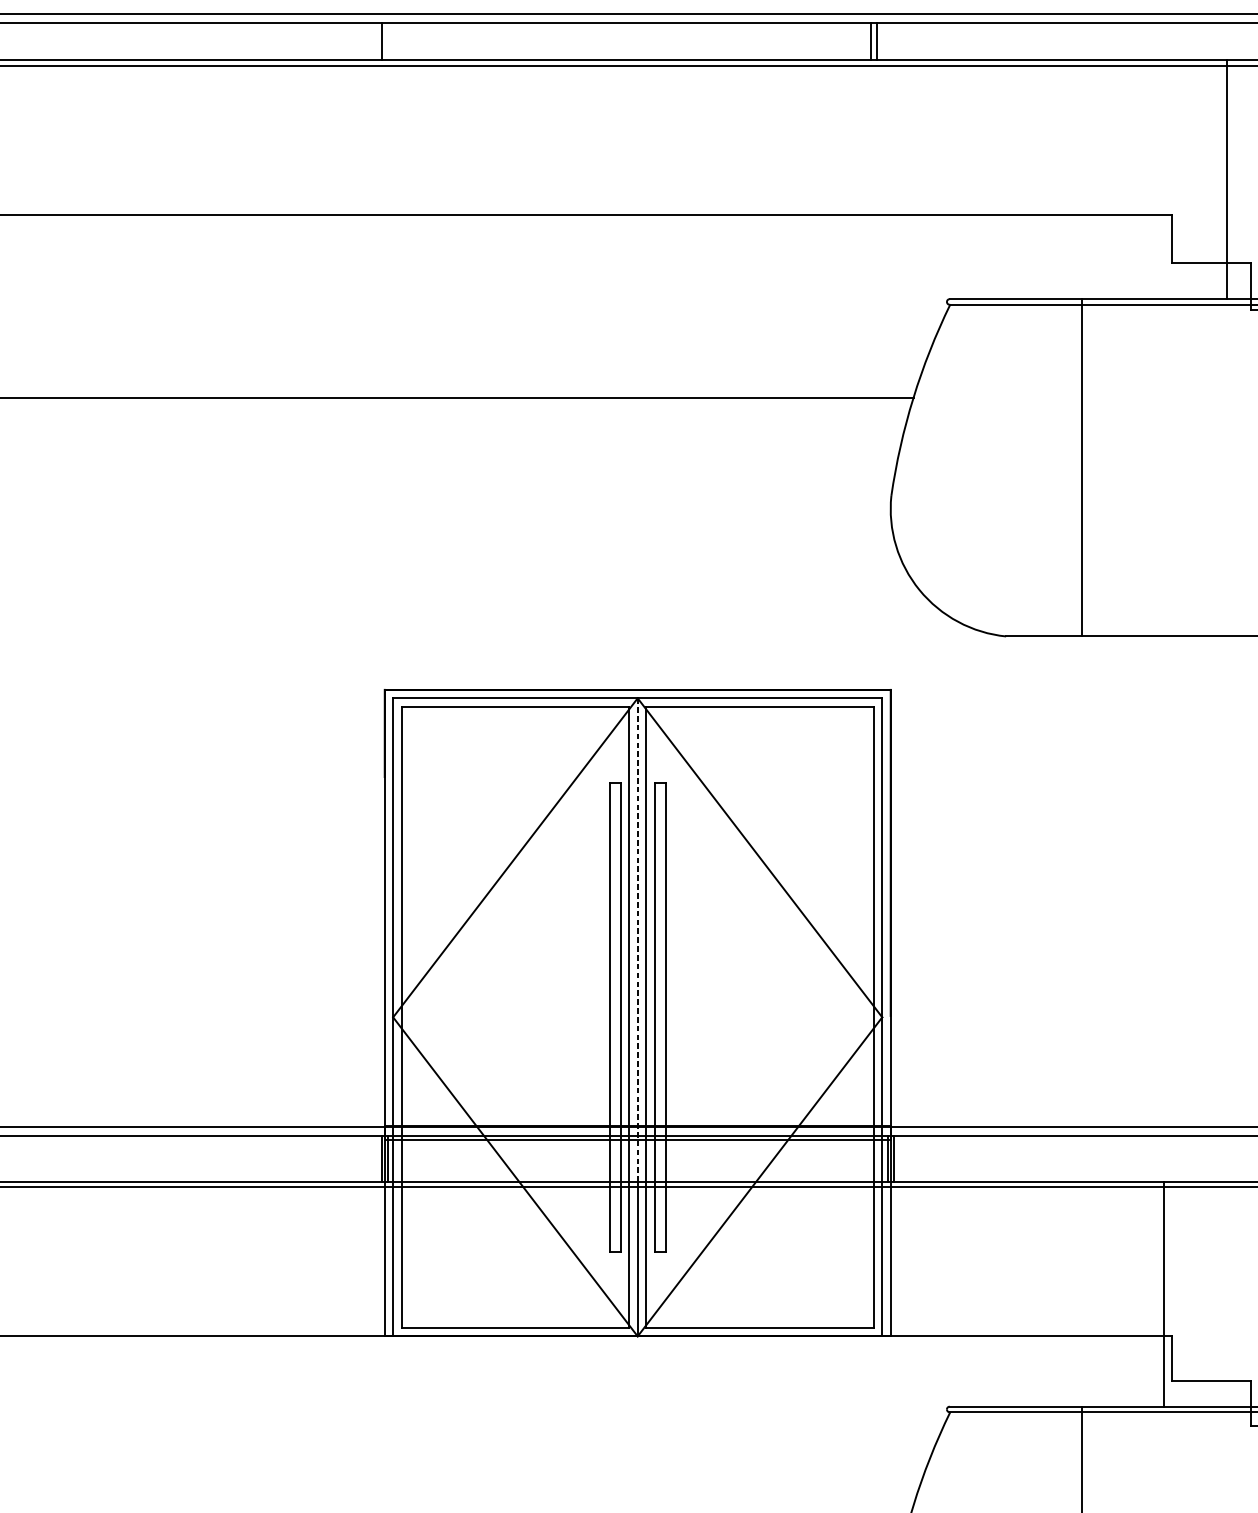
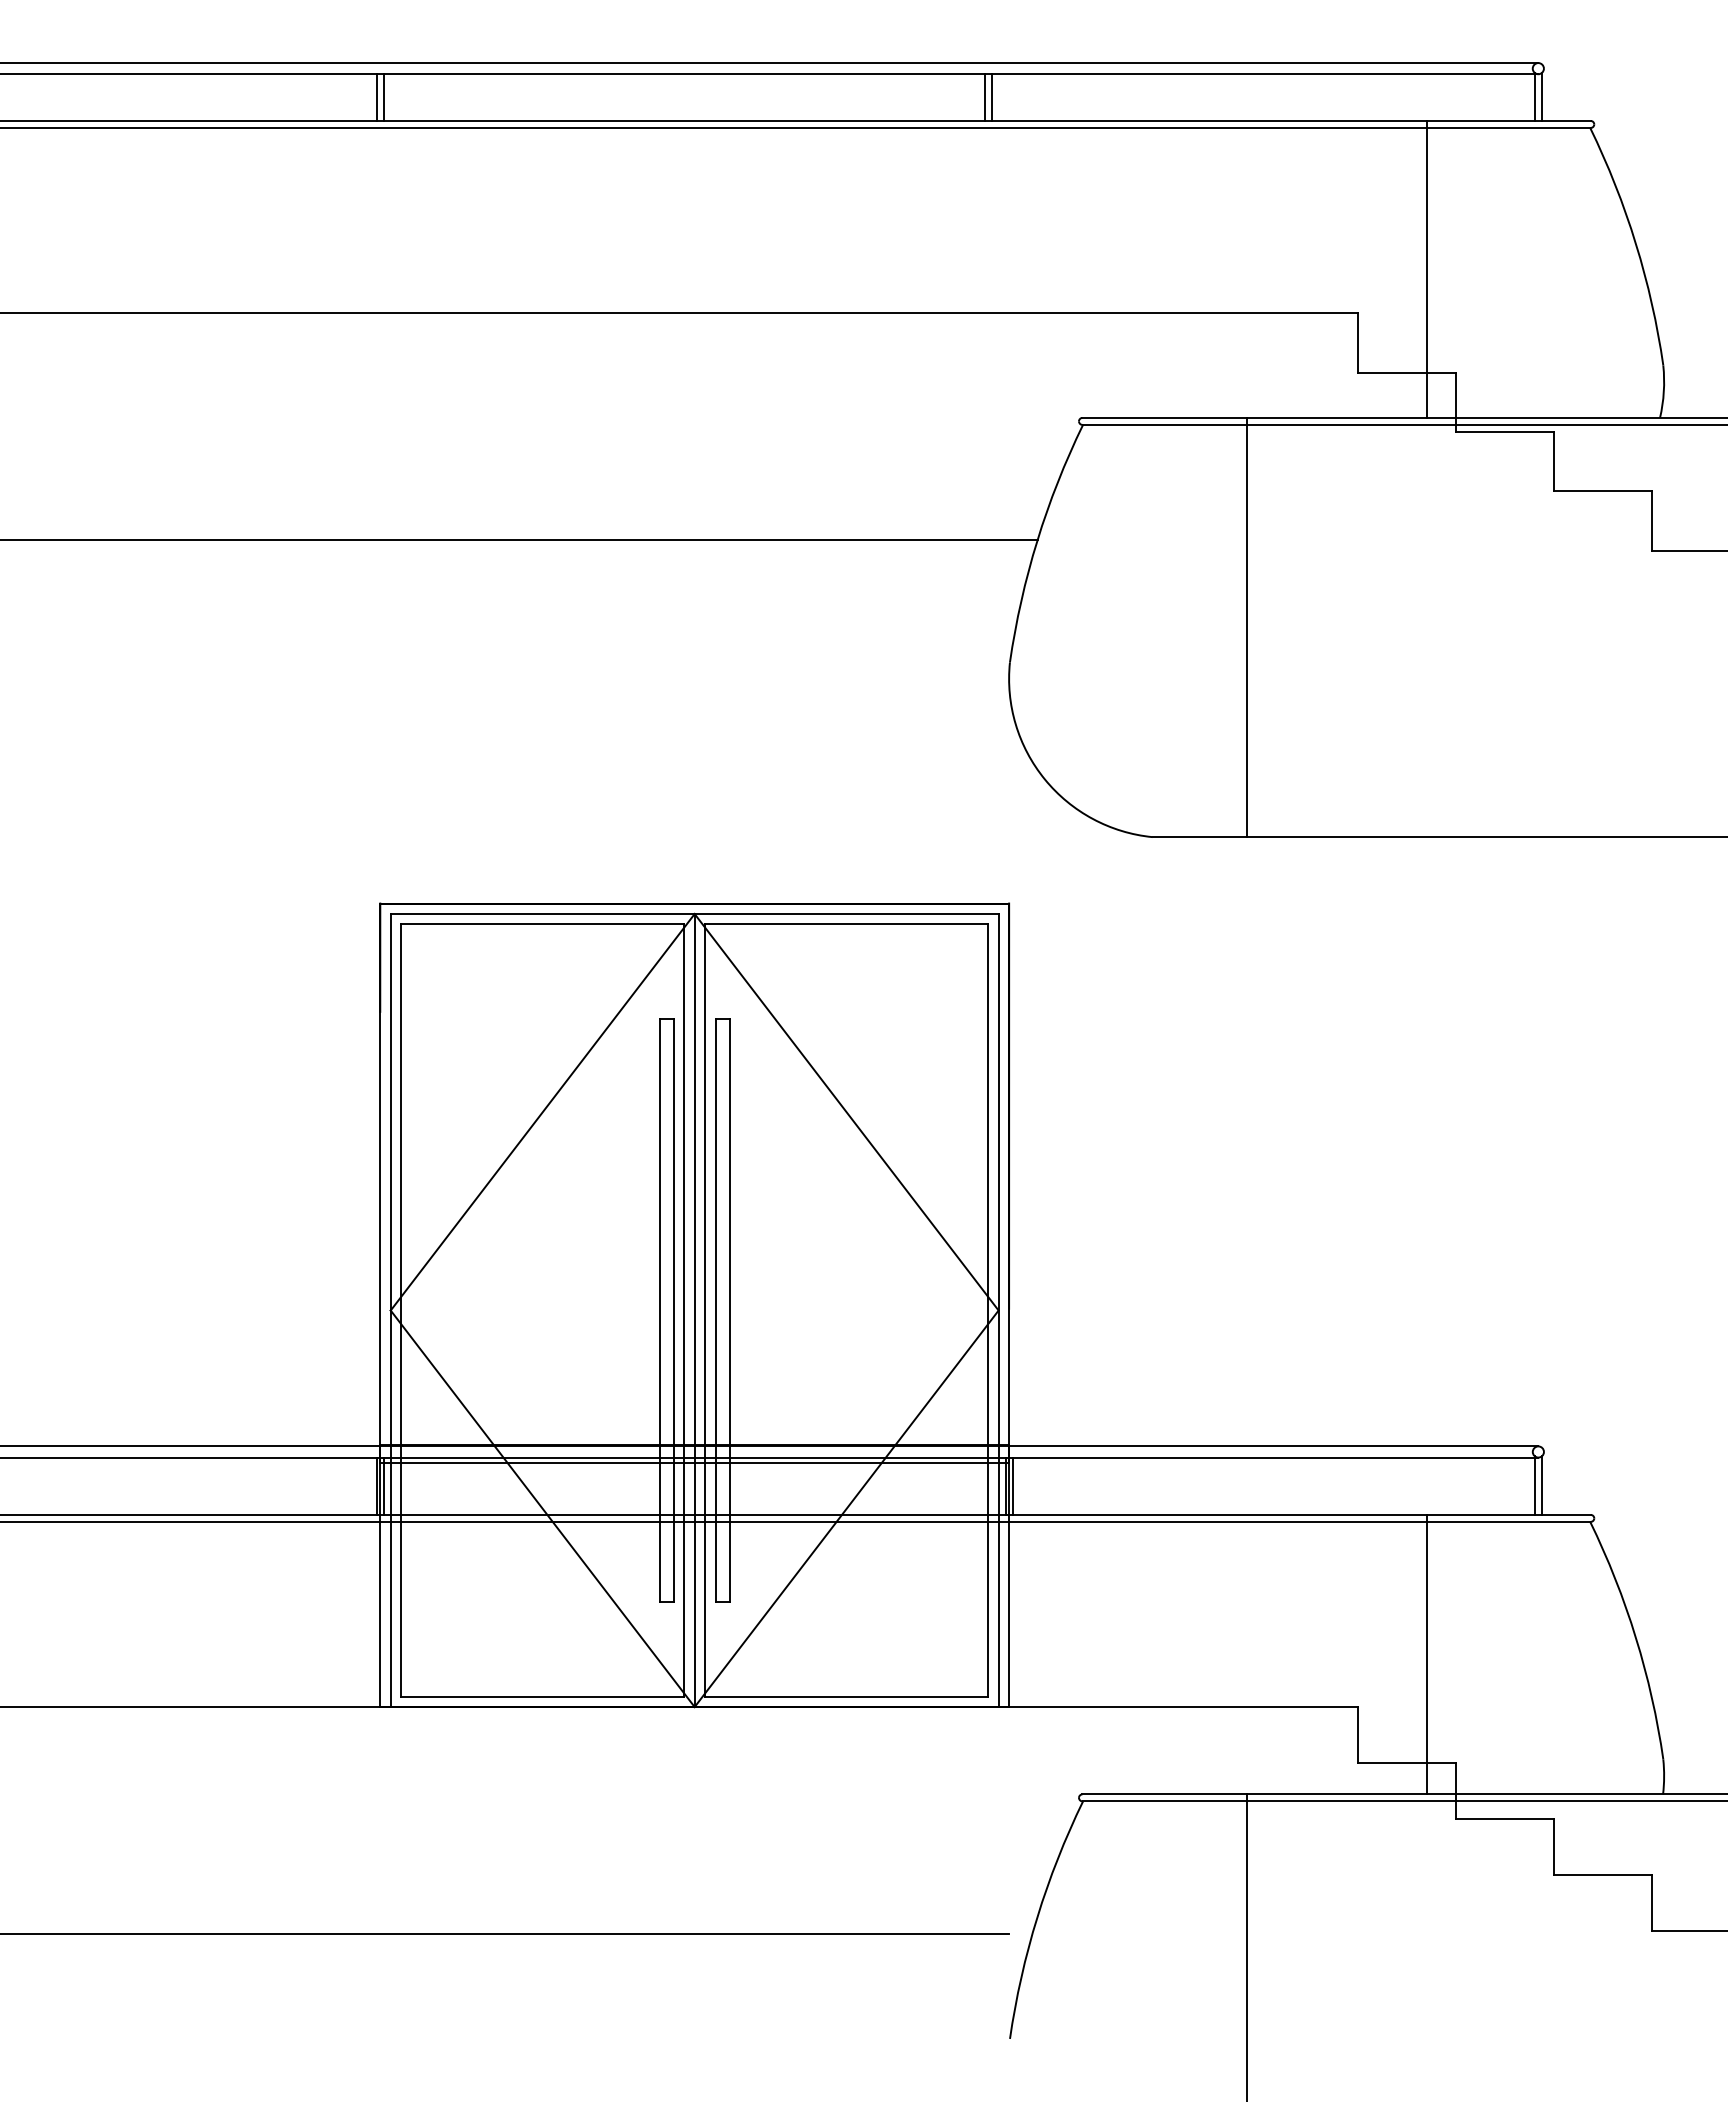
line: (387, 41) -> (383, 97), added
line: (637, 940) -> (694, 1214), dashed -> solid
line: (1163, 1294) -> (1426, 1654), moved

